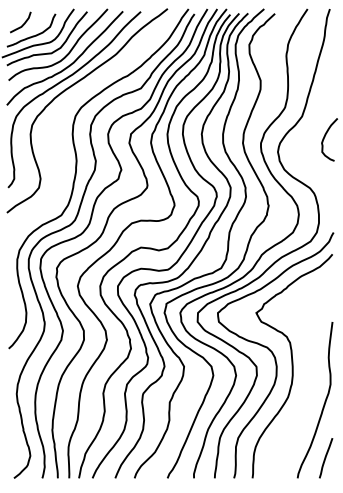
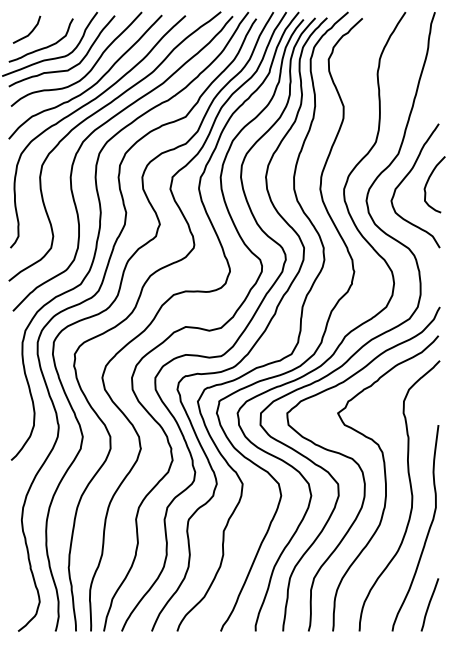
curve: (72, 99) -> (95, 131), added
curve: (309, 133) -> (407, 176), added
curve: (311, 373) -> (410, 492), added

